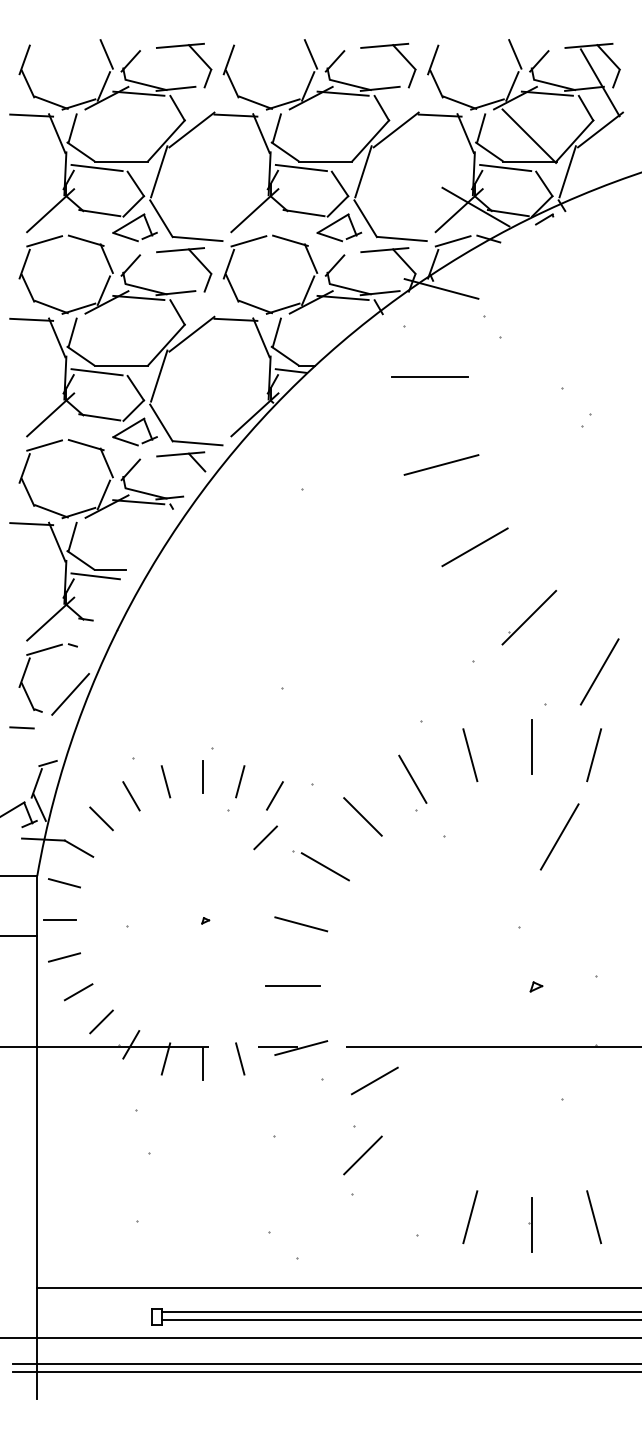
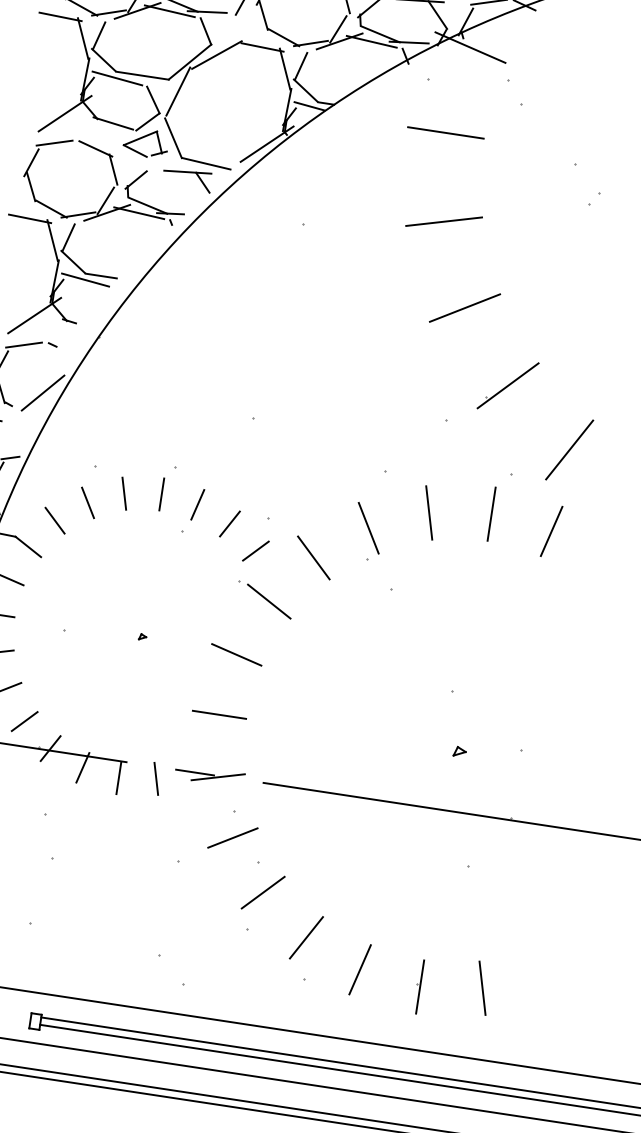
line: (559, 836) -> (505, 606), removed
line: (265, 837) -> (255, 550), moved
line: (374, 1080) -> (232, 837), moved
line: (412, 1193) -> (306, 937), added

